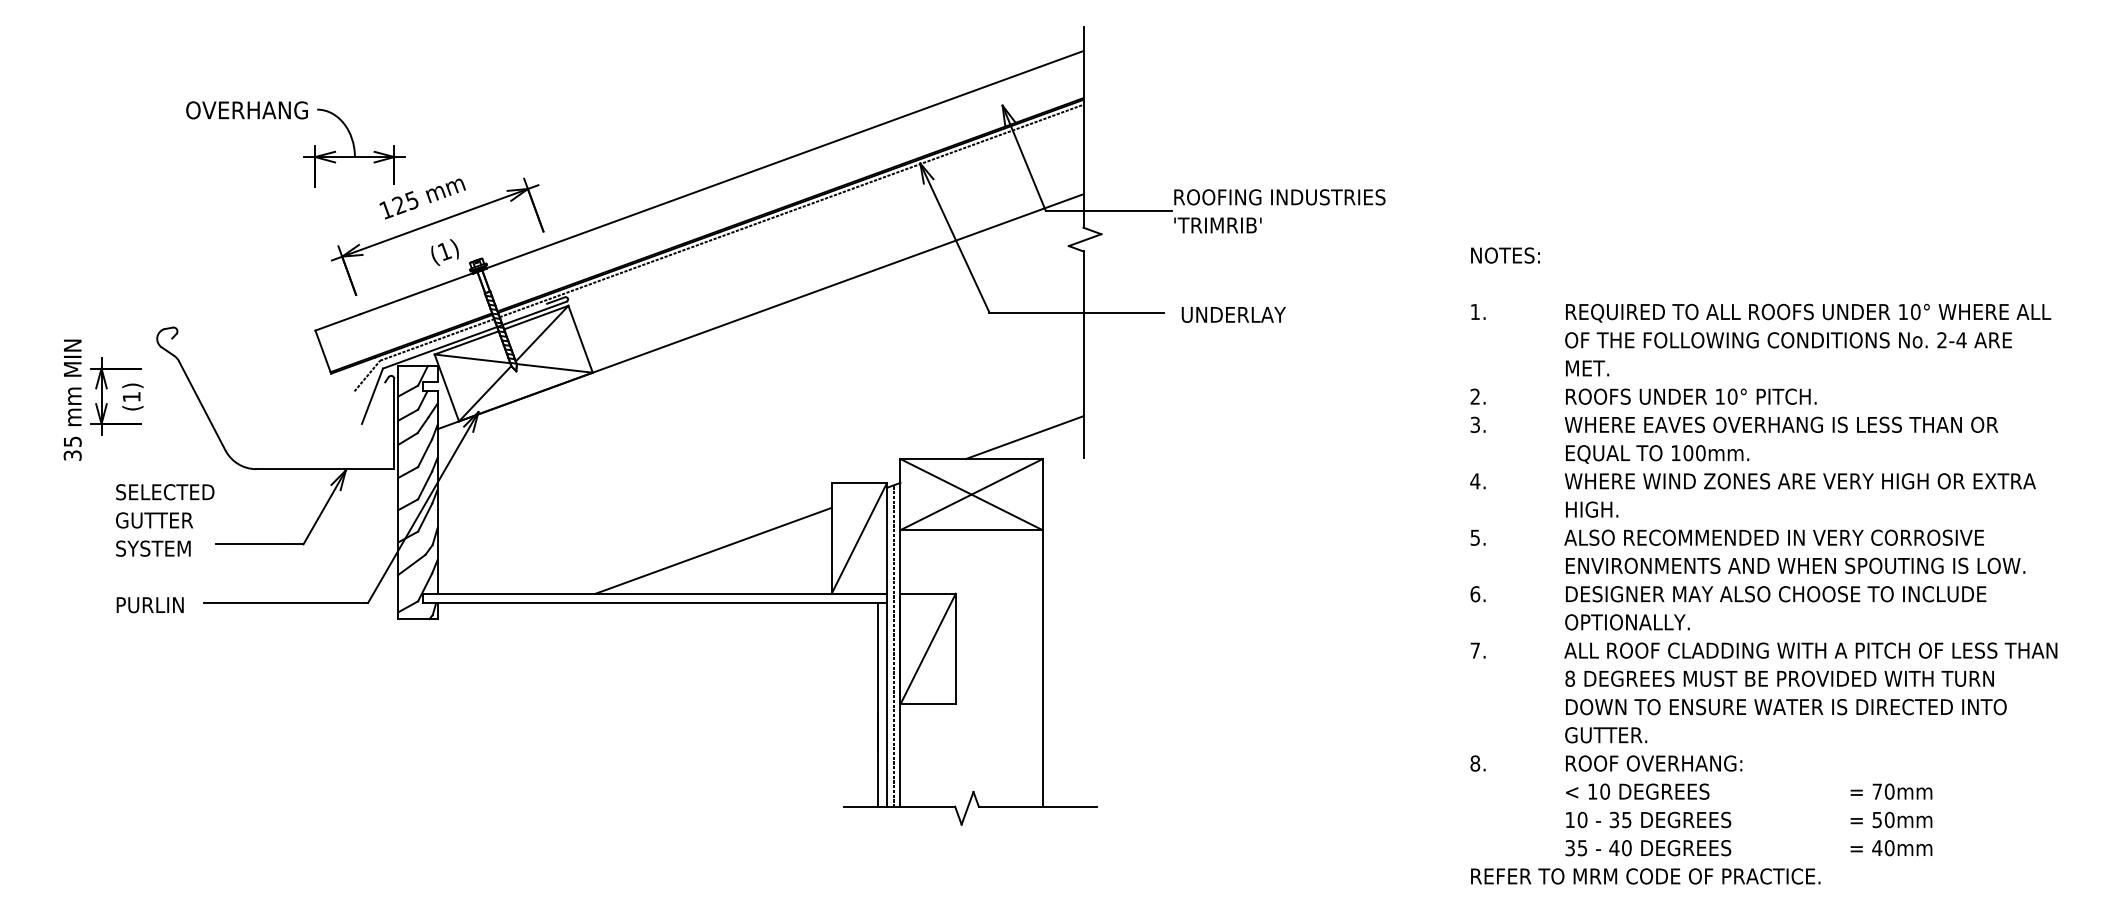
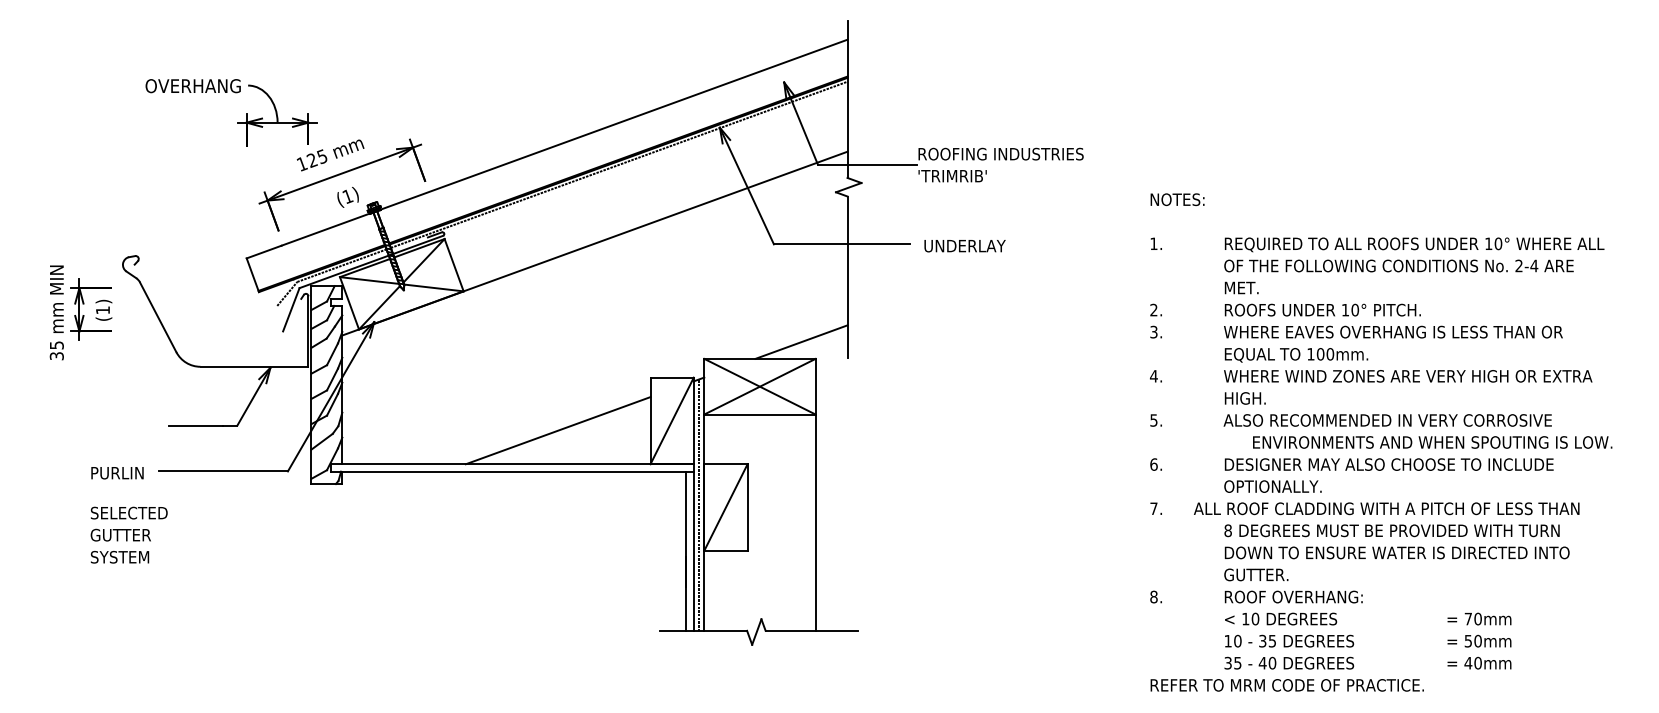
text: (165, 520) -> (129, 535), moved
text: (1795, 565) -> (1432, 442), moved
text: (1810, 650) -> (1386, 508), moved

